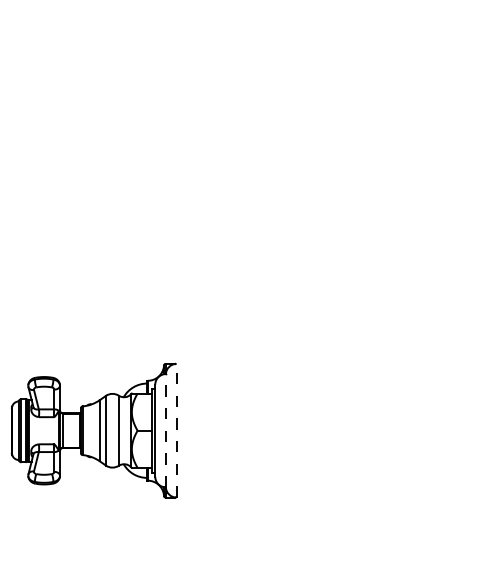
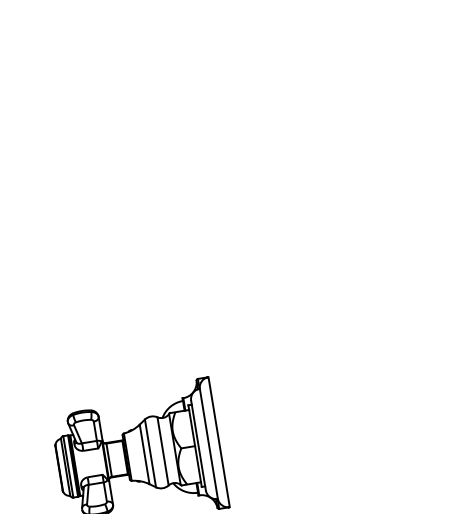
line: (165, 430) -> (208, 443), dashed -> solid
line: (176, 430) -> (219, 441), dashed -> solid

